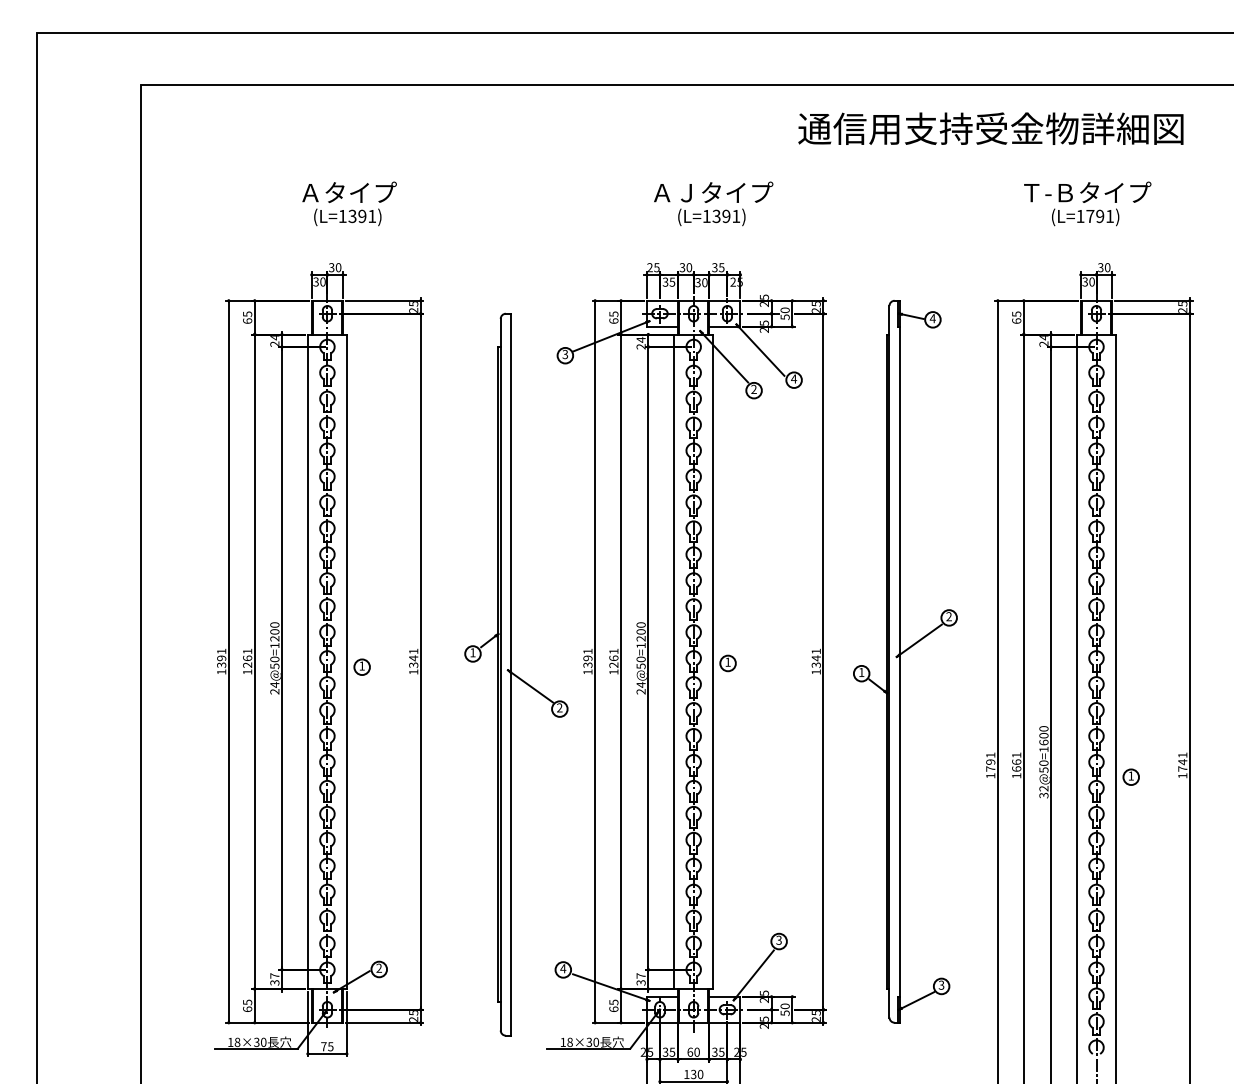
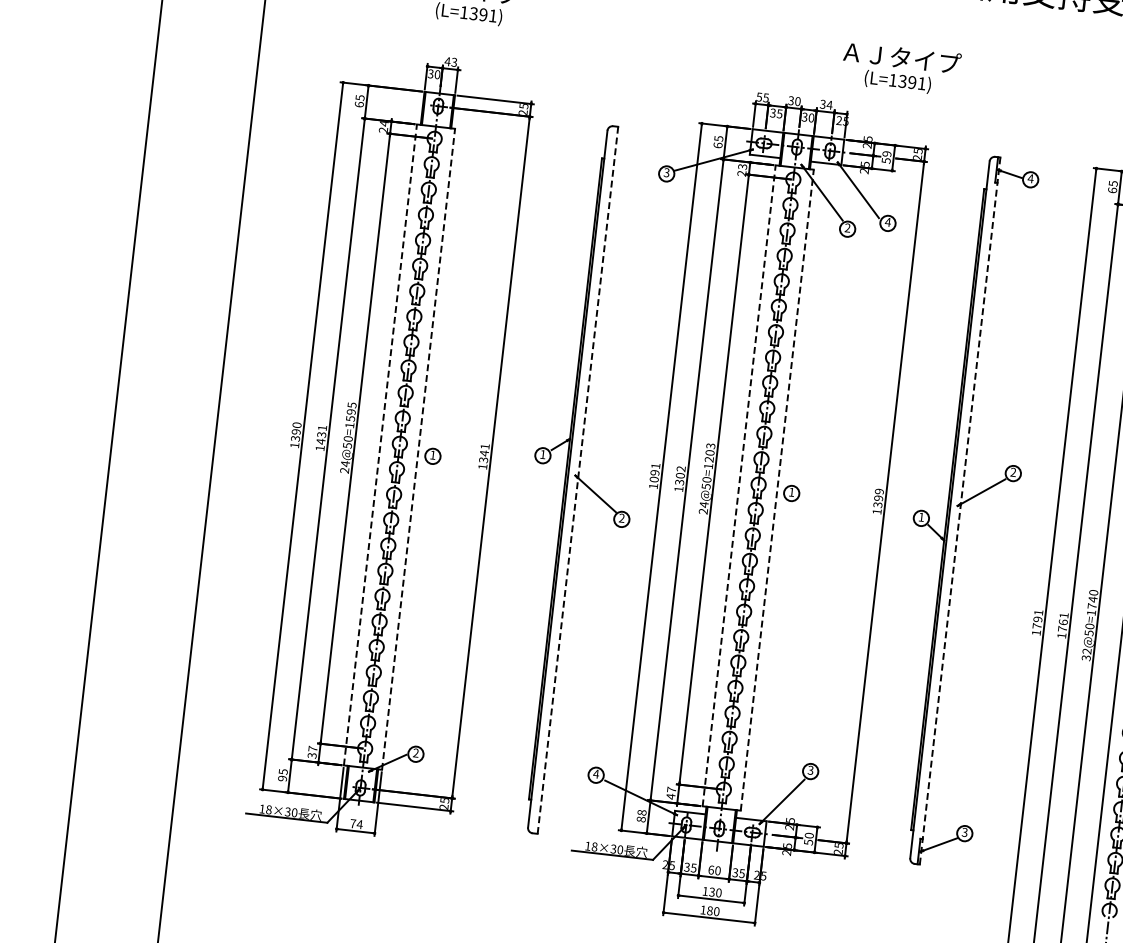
text: (713, 203) -> (901, 68), moved
text: (334, 267) -> (450, 61), 30 -> 43
text: (649, 267) -> (758, 96), 25 -> 55
text: (721, 267) -> (829, 104), 35 -> 34
text: (784, 310) -> (886, 154), 50 -> 59
text: (640, 339) -> (742, 166), 24 -> 23
text: (640, 624) -> (710, 445), 24@50=1200 -> 24@50=1203
text: (274, 631) -> (351, 411), 24@50=1200 -> 24@50=1595
text: (221, 651) -> (296, 425), 1391 -> 1390
text: (815, 654) -> (878, 494), 1341 -> 1399
text: (613, 657) -> (680, 474), 1261 -> 1302
text: (247, 661) -> (321, 437), 1261 -> 1431
line: (307, 661) -> (380, 444), solid -> dashed
line: (346, 661) -> (418, 449), solid -> dashed
line: (674, 661) -> (739, 485), solid -> dashed
line: (713, 661) -> (777, 489), solid -> dashed
line: (899, 661) -> (959, 510), solid -> dashed
text: (587, 665) -> (653, 479), 1391 -> 1091
line: (511, 674) -> (578, 480), solid -> dashed
text: (1043, 738) -> (1092, 602), 32@50=1600 -> 32@50=1740
text: (1016, 768) -> (1062, 628), 1661 -> 1761
text: (640, 982) -> (670, 796), 37 -> 47
text: (613, 1005) -> (641, 815), 65 -> 88
text: (247, 1009) -> (282, 778), 65 -> 95
text: (330, 1046) -> (359, 824), 75 -> 74

